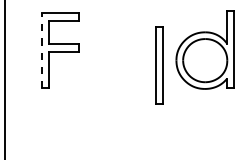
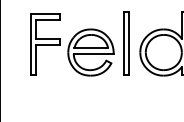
line: (42, 50) -> (31, 44), dashed -> solid
part: (115, 60) -> (90, 52), added
part: (159, 65) -> (126, 43), moved

